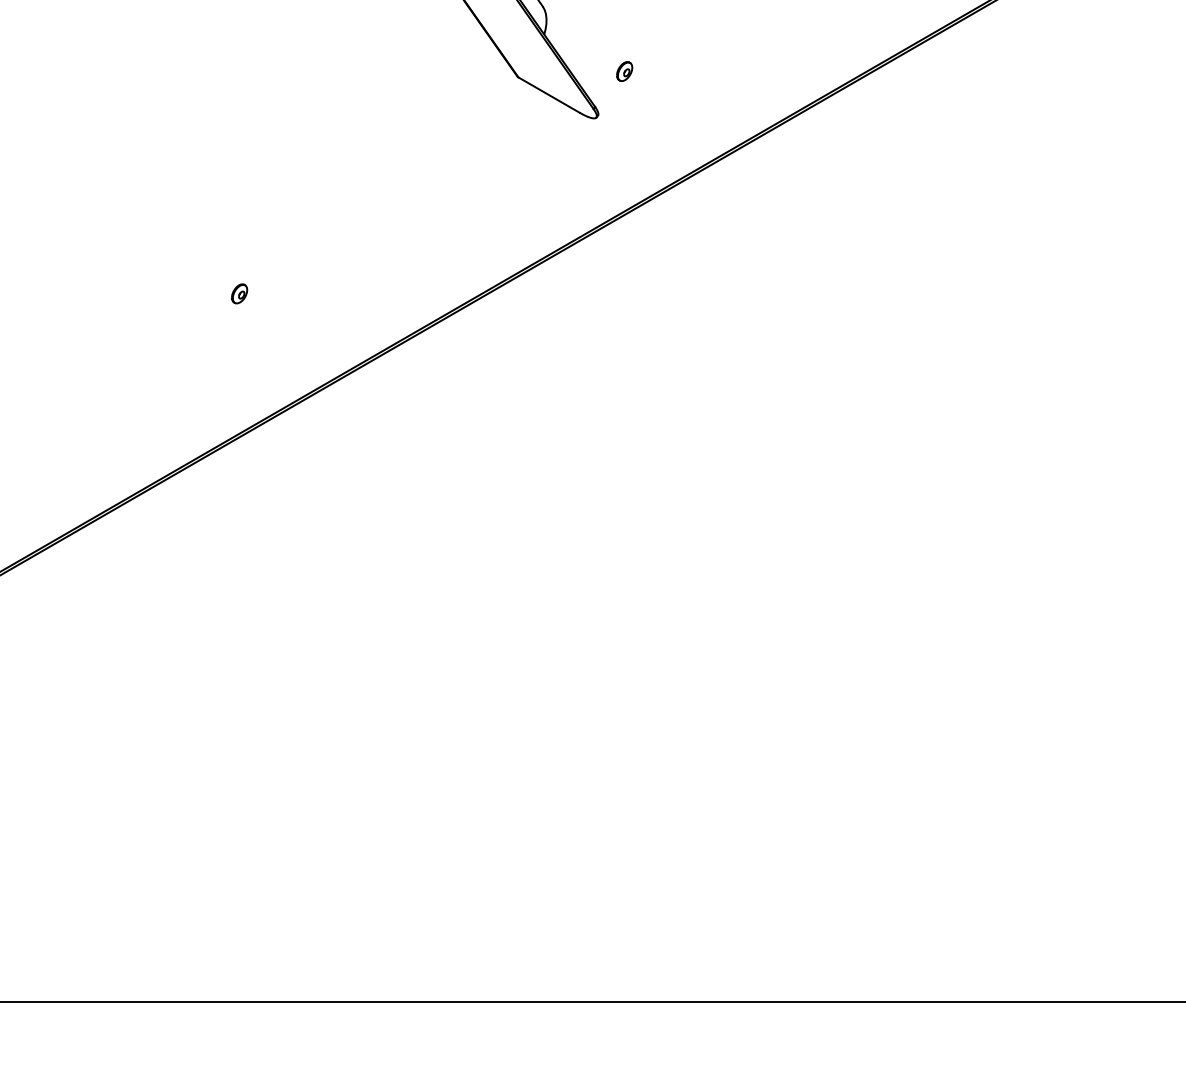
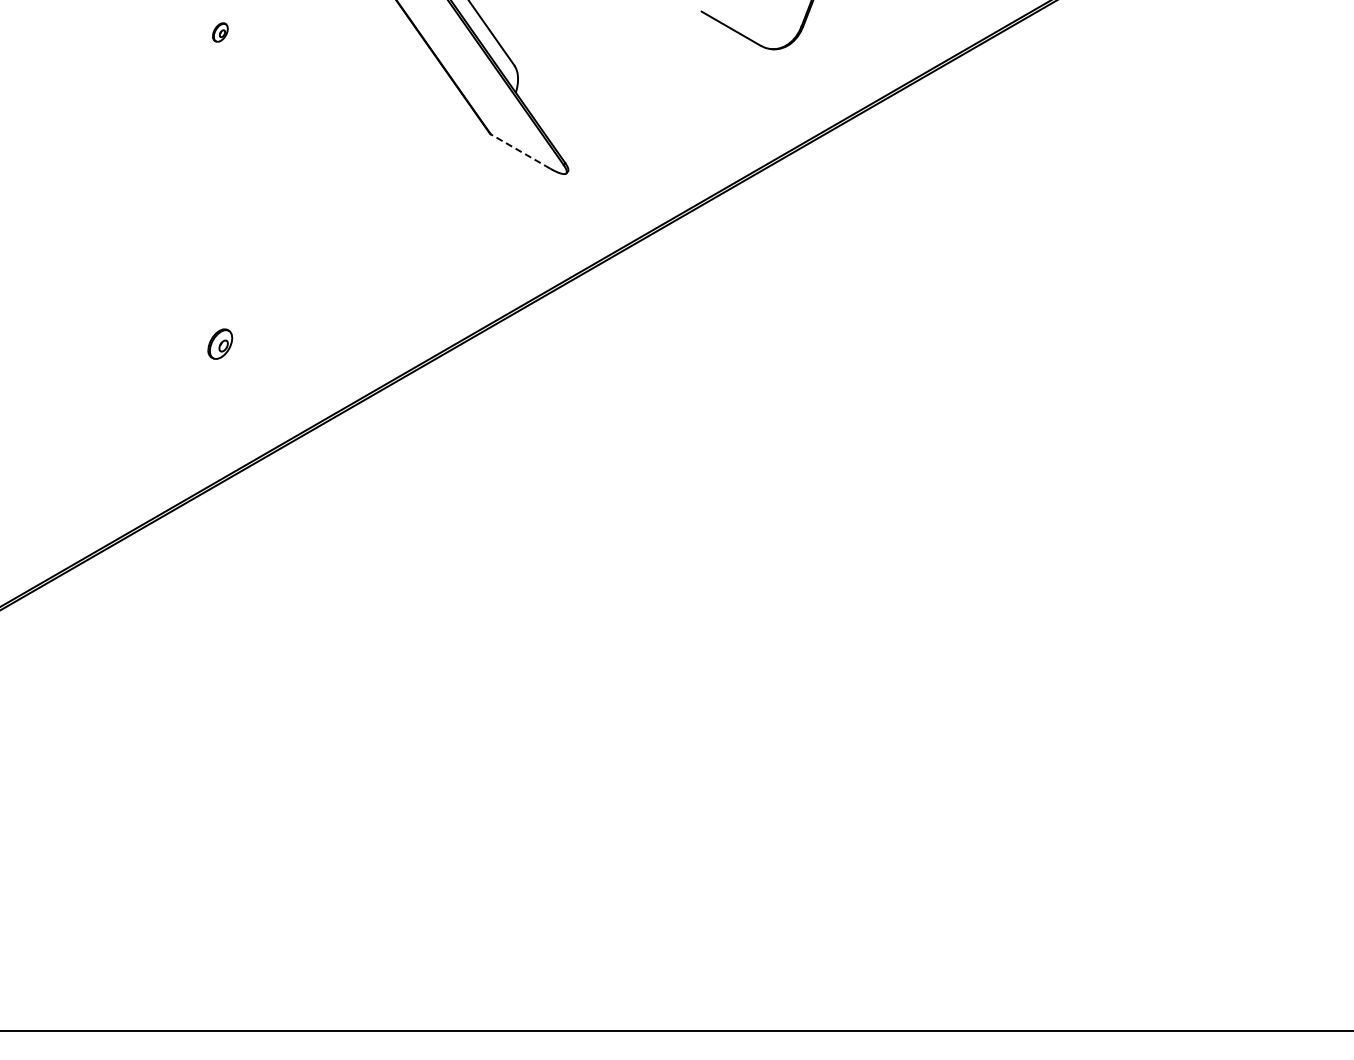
part: (624, 71) -> (593, 128), removed
line: (549, 95) -> (520, 151), solid -> dashed
part: (239, 294) -> (220, 344), size x1.6

